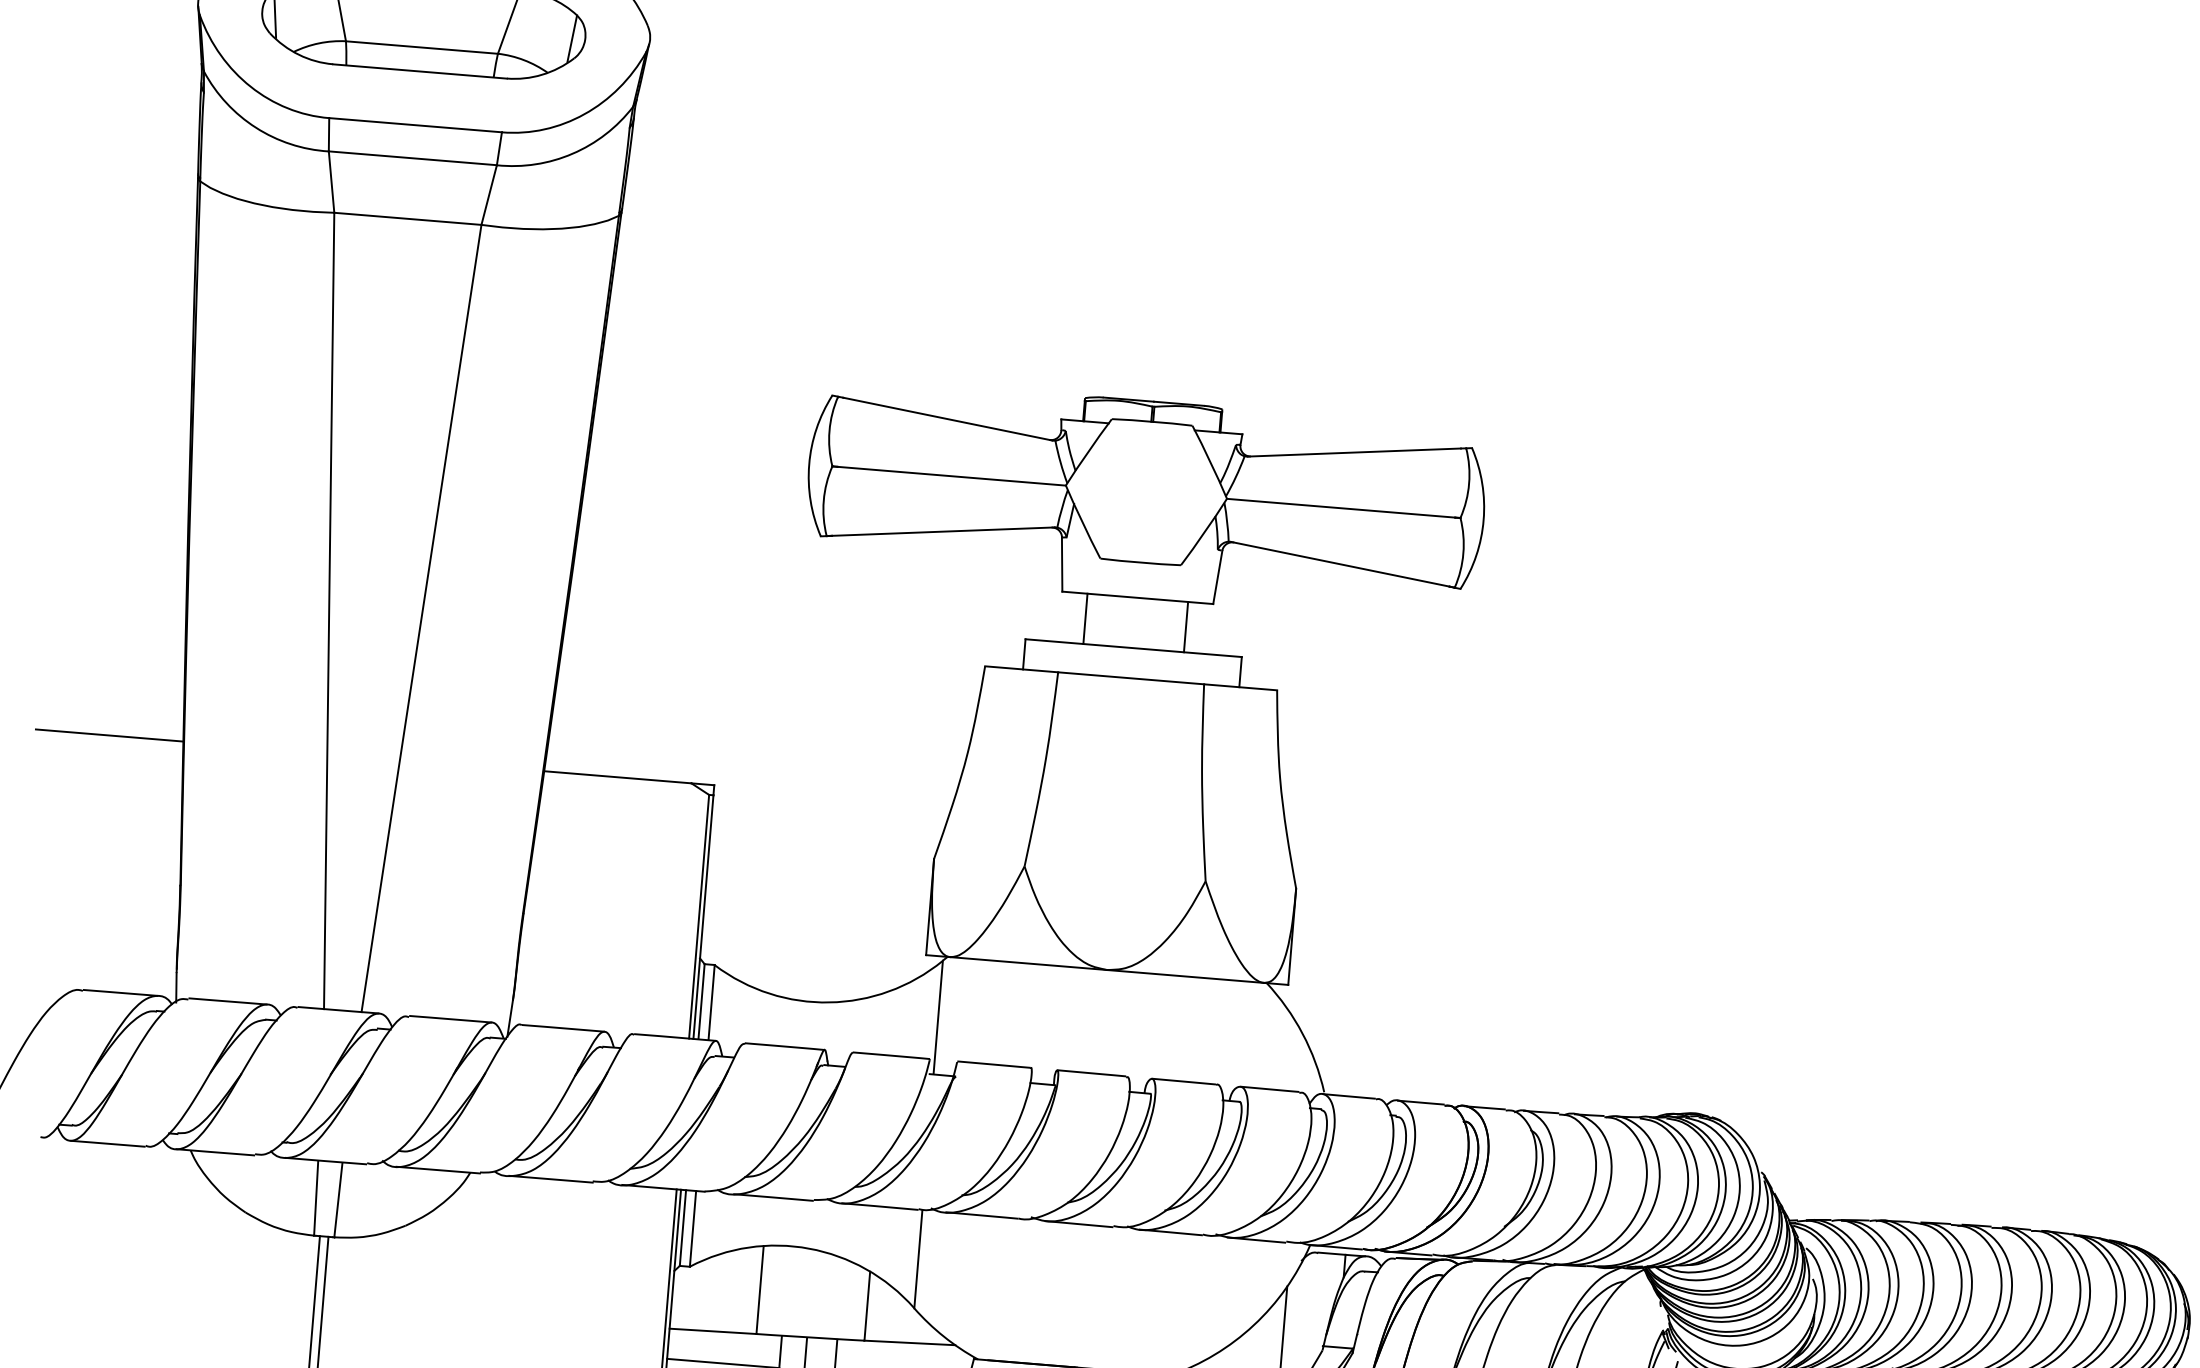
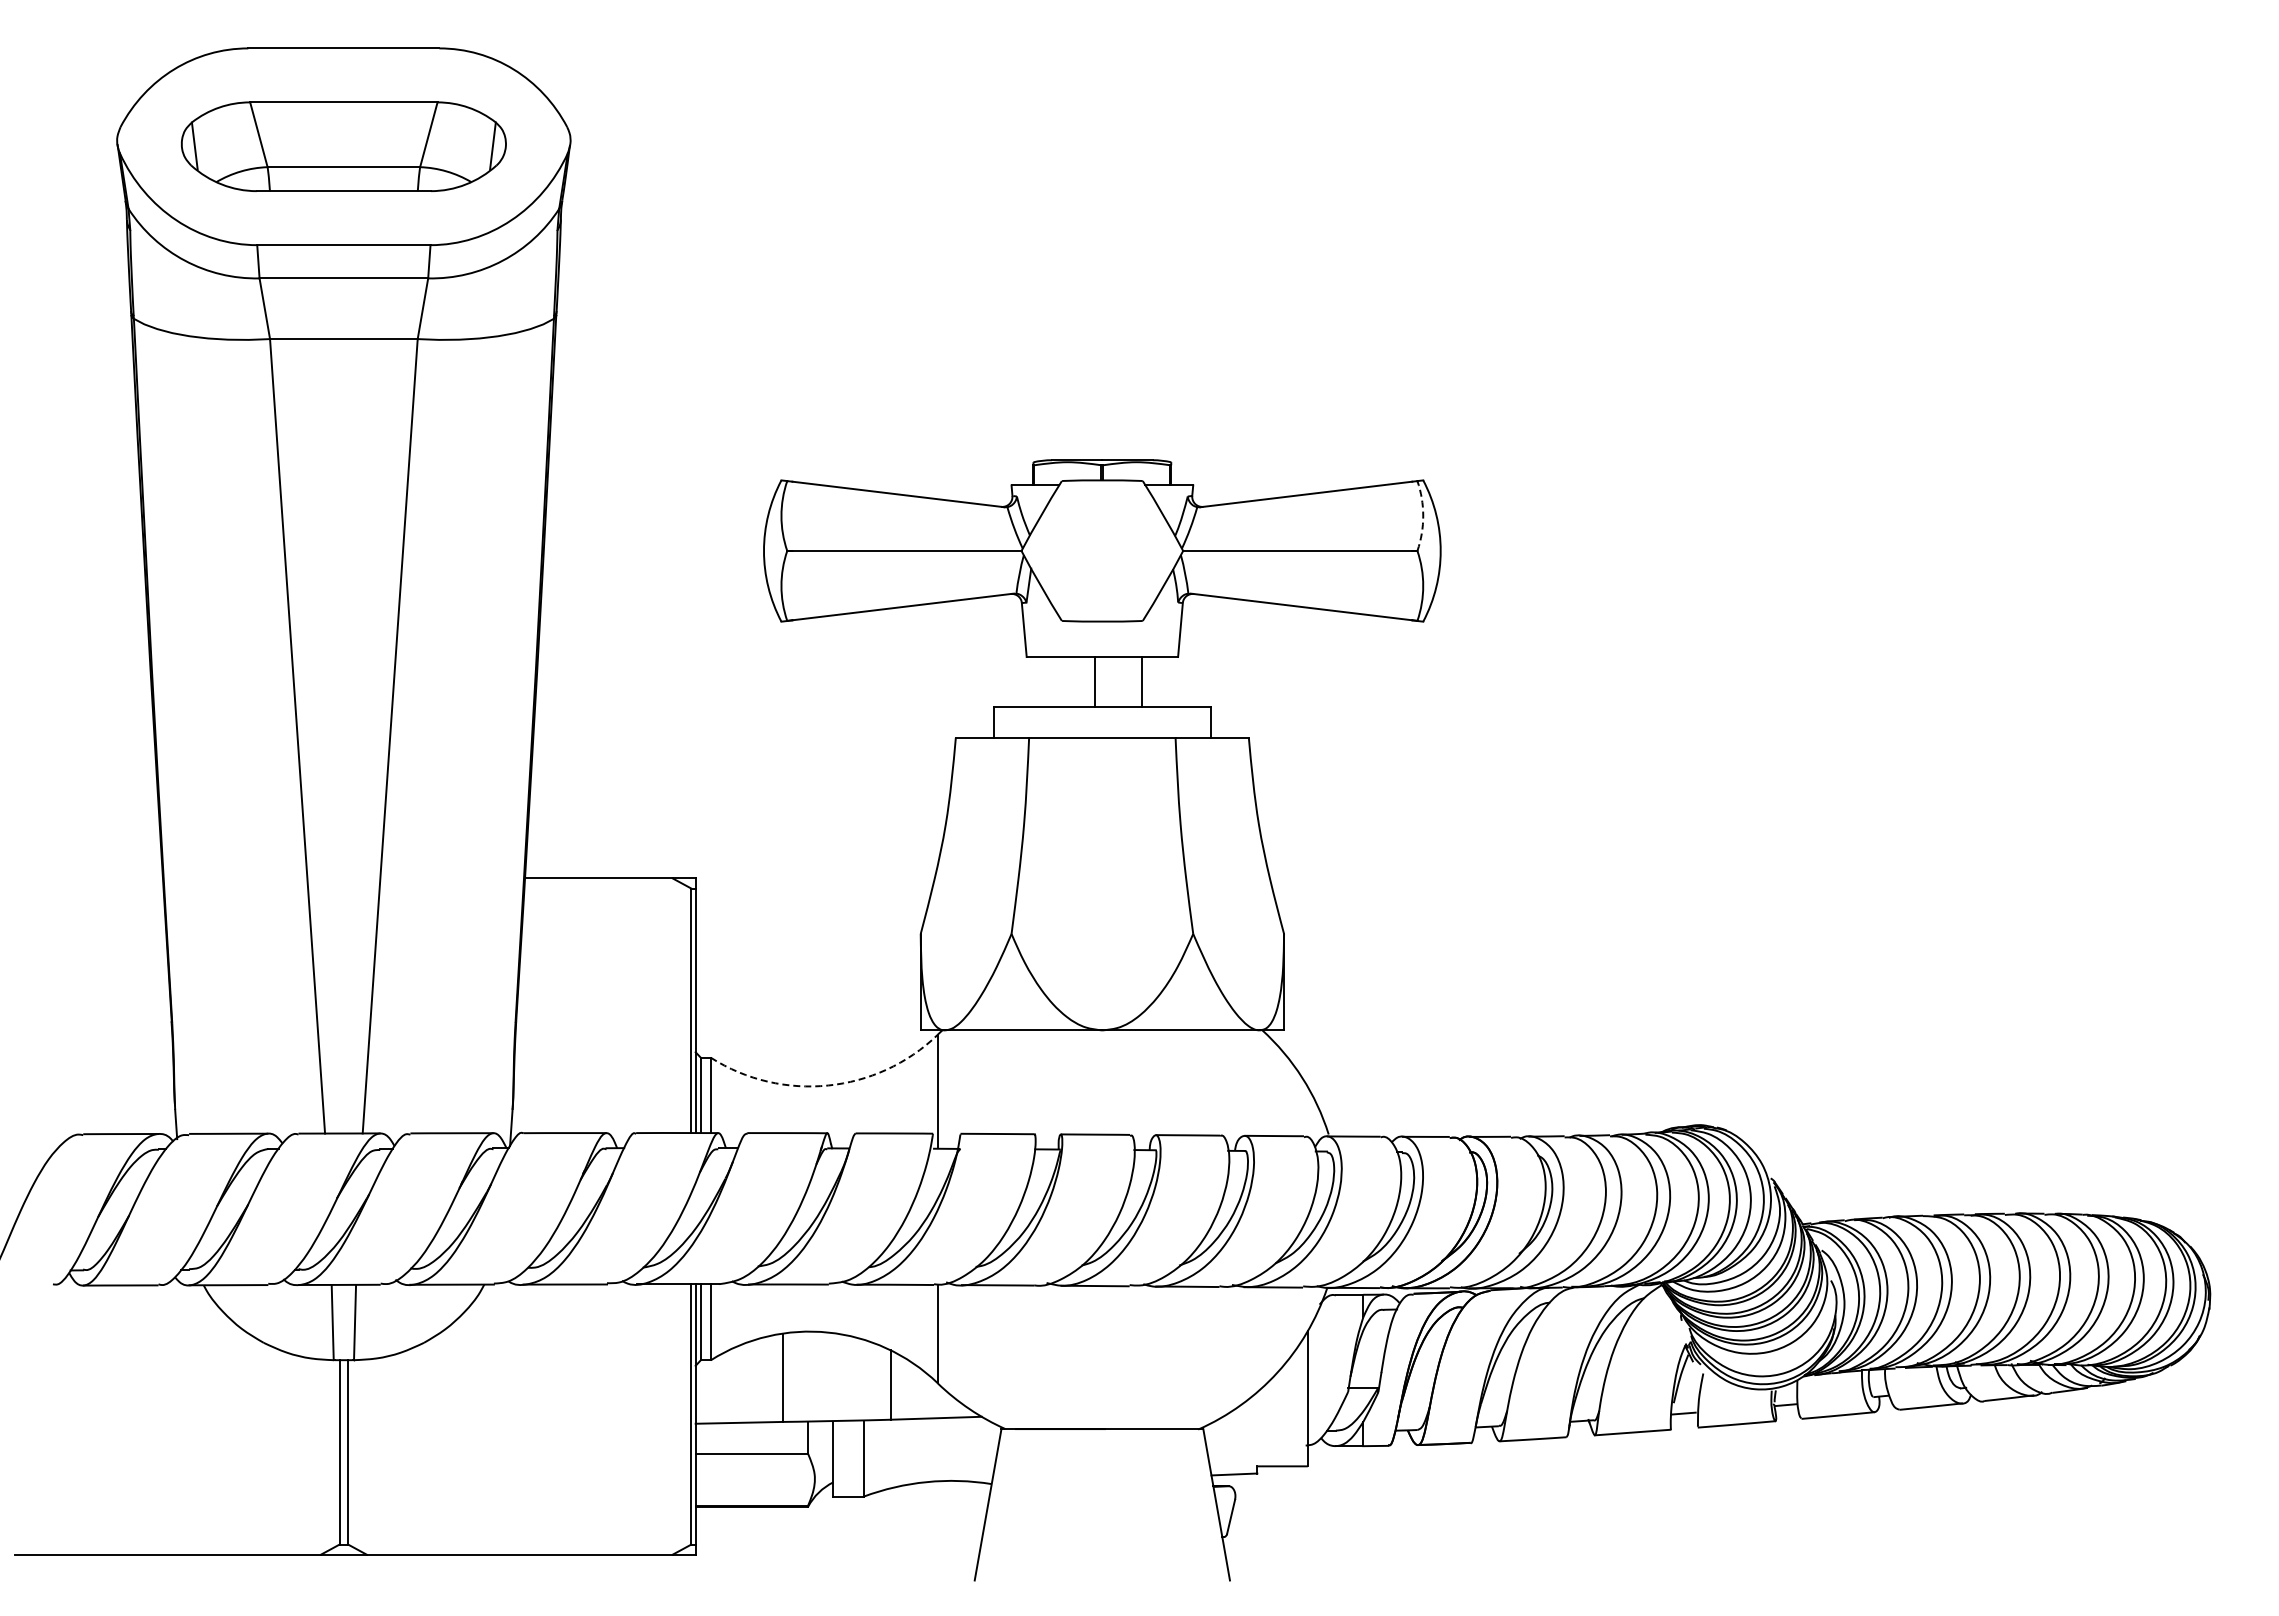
arc: (1469, 484) -> (1423, 516), solid -> dashed
line: (1084, 619) -> (1141, 682), moved
line: (1185, 627) -> (1094, 682), moved
line: (110, 735) -> (89, 878), removed
arc: (829, 1002) -> (828, 1085), solid -> dashed

